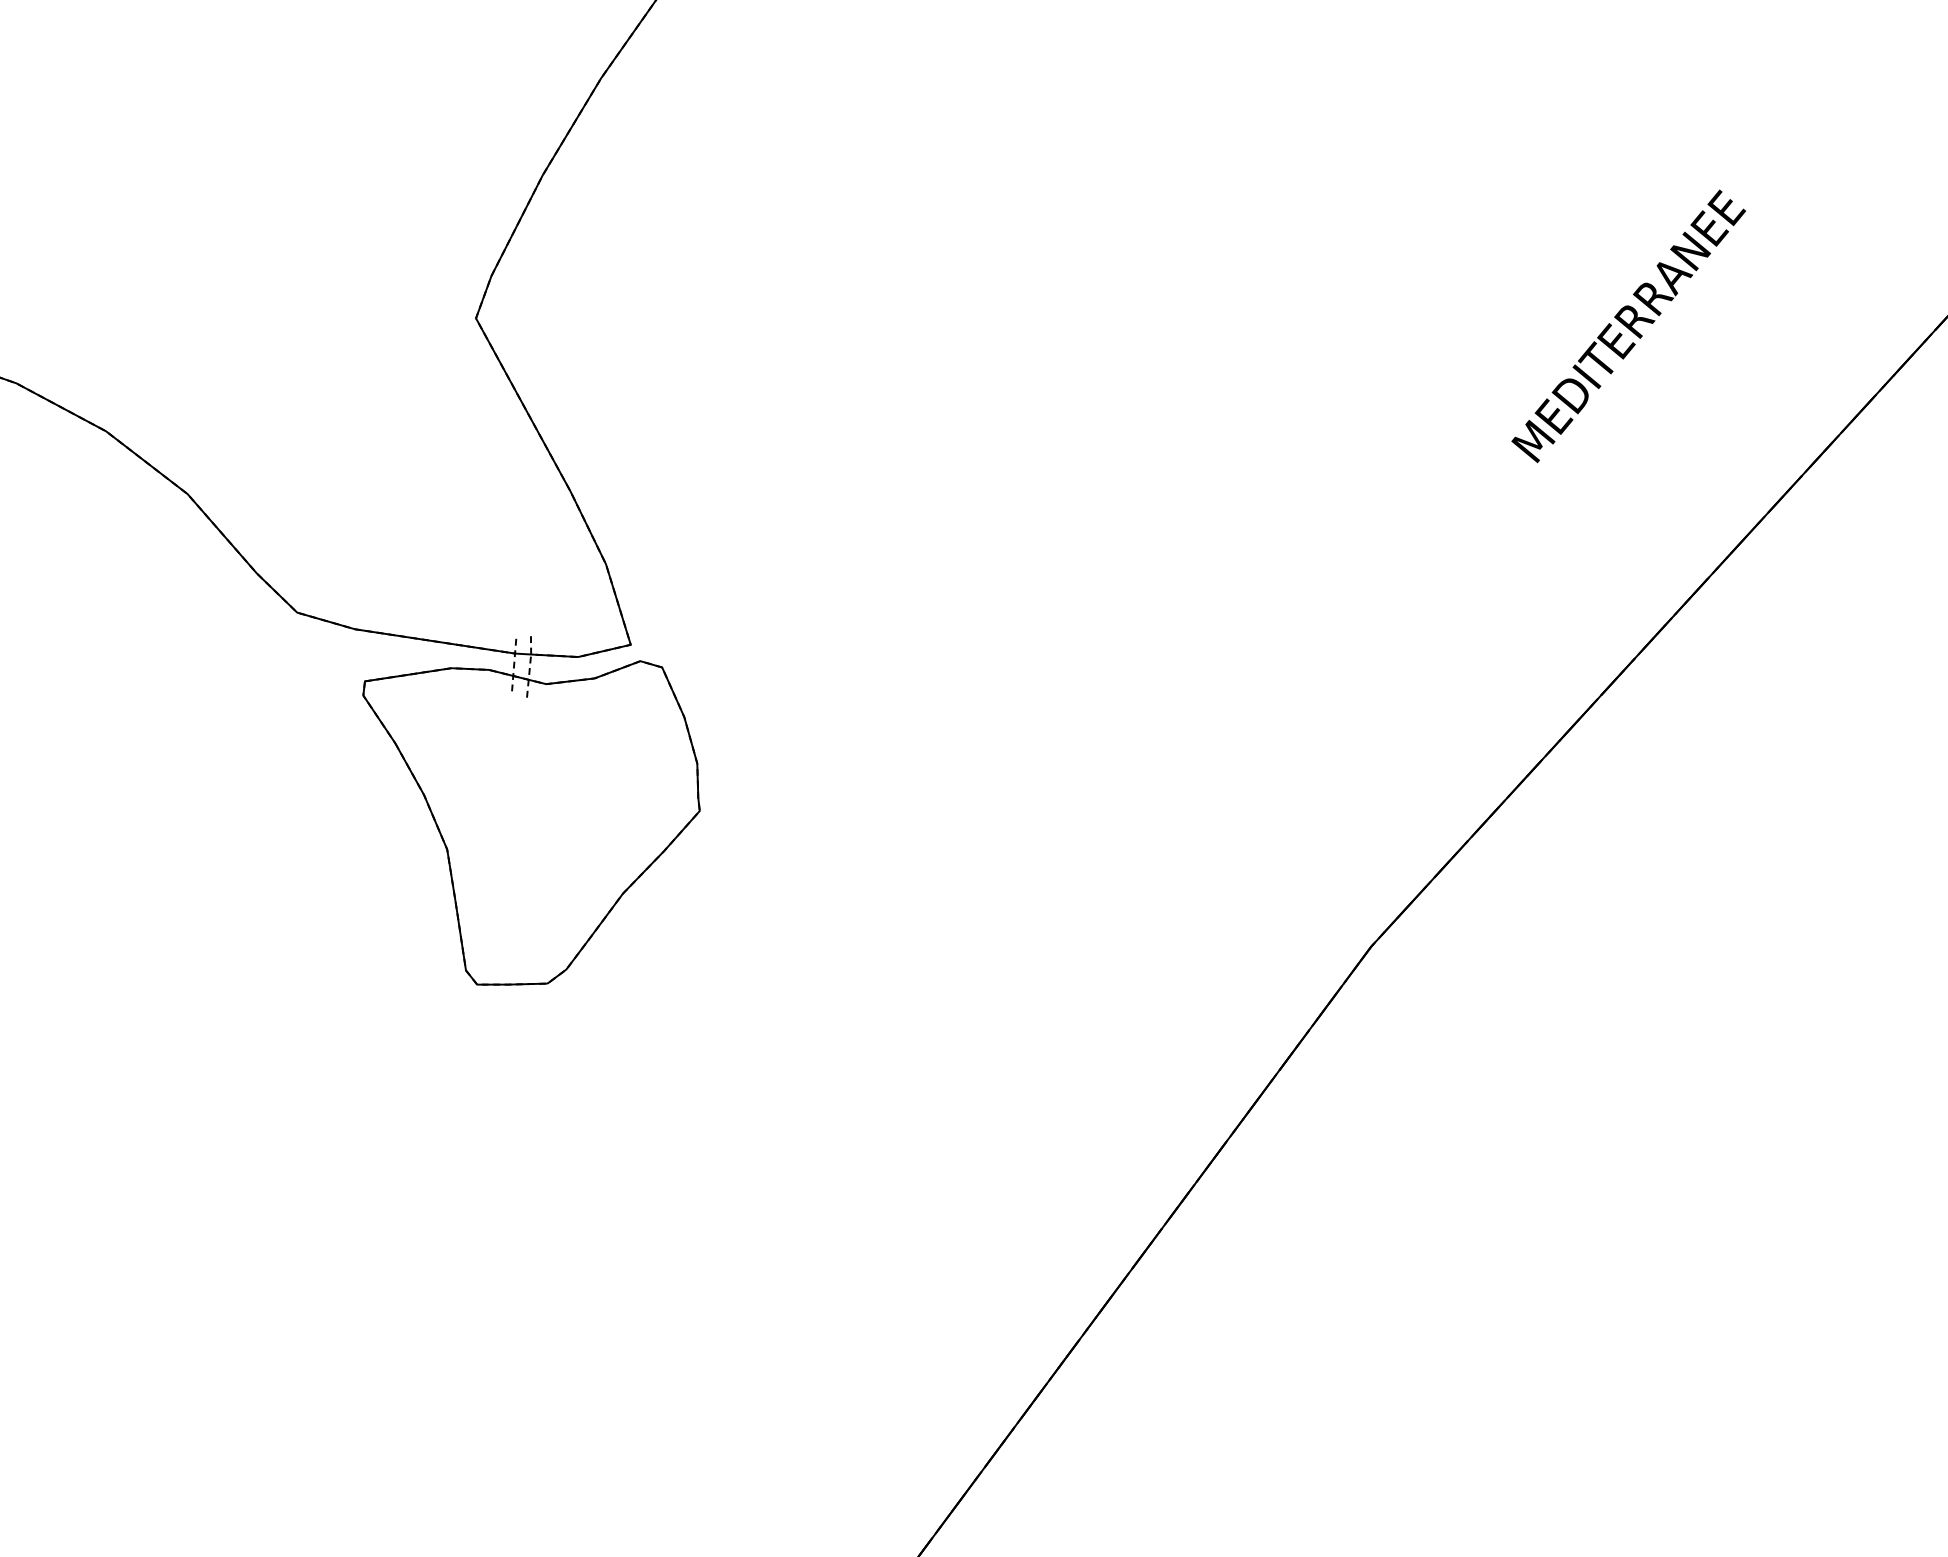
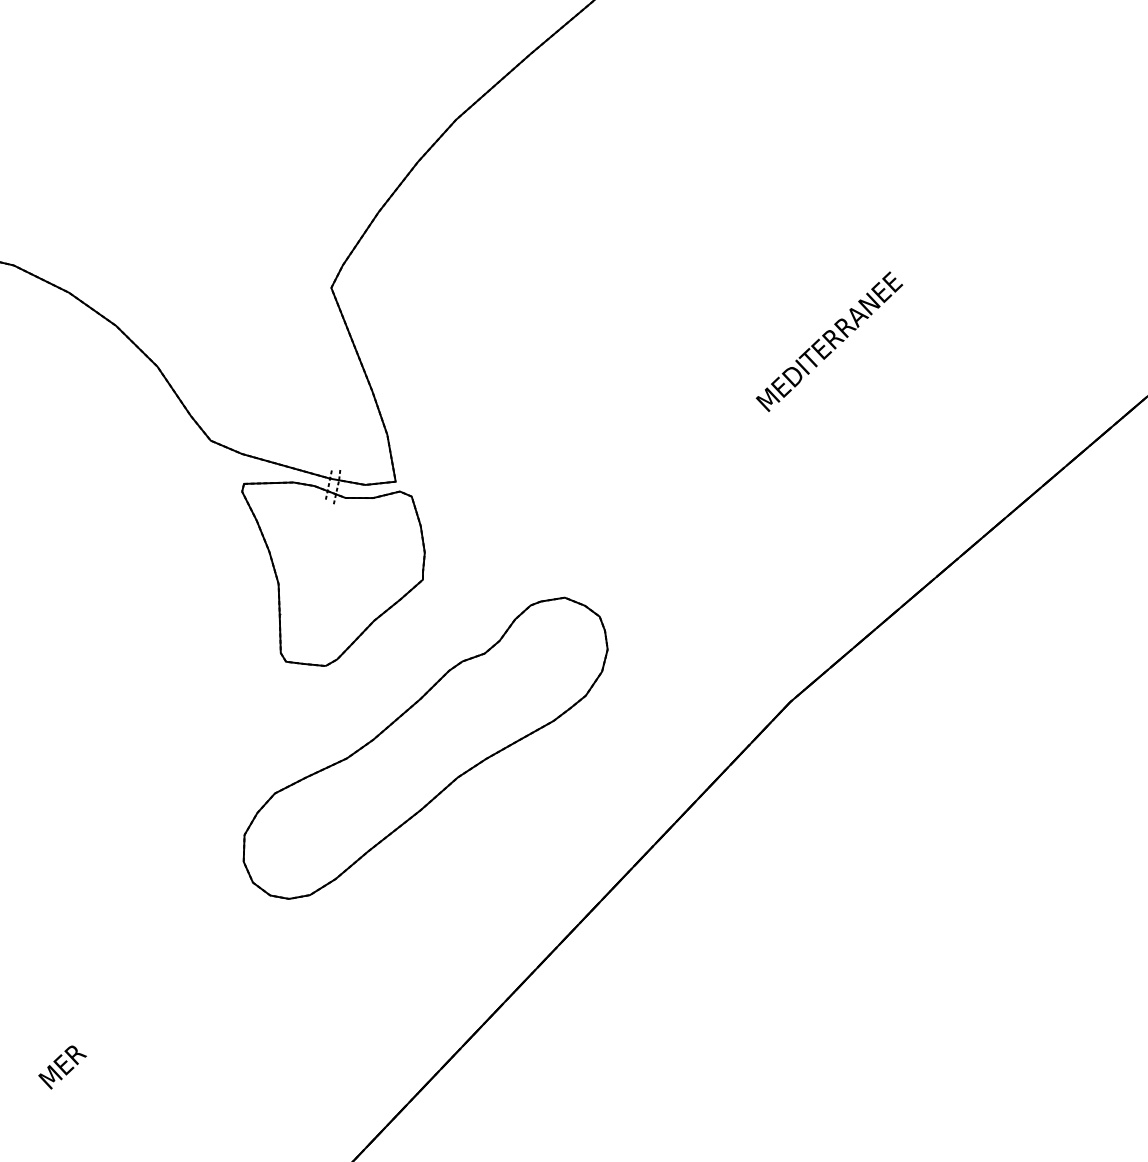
text: (1628, 325) -> (829, 341), moved
part: (740, 1105) -> (425, 747), added

